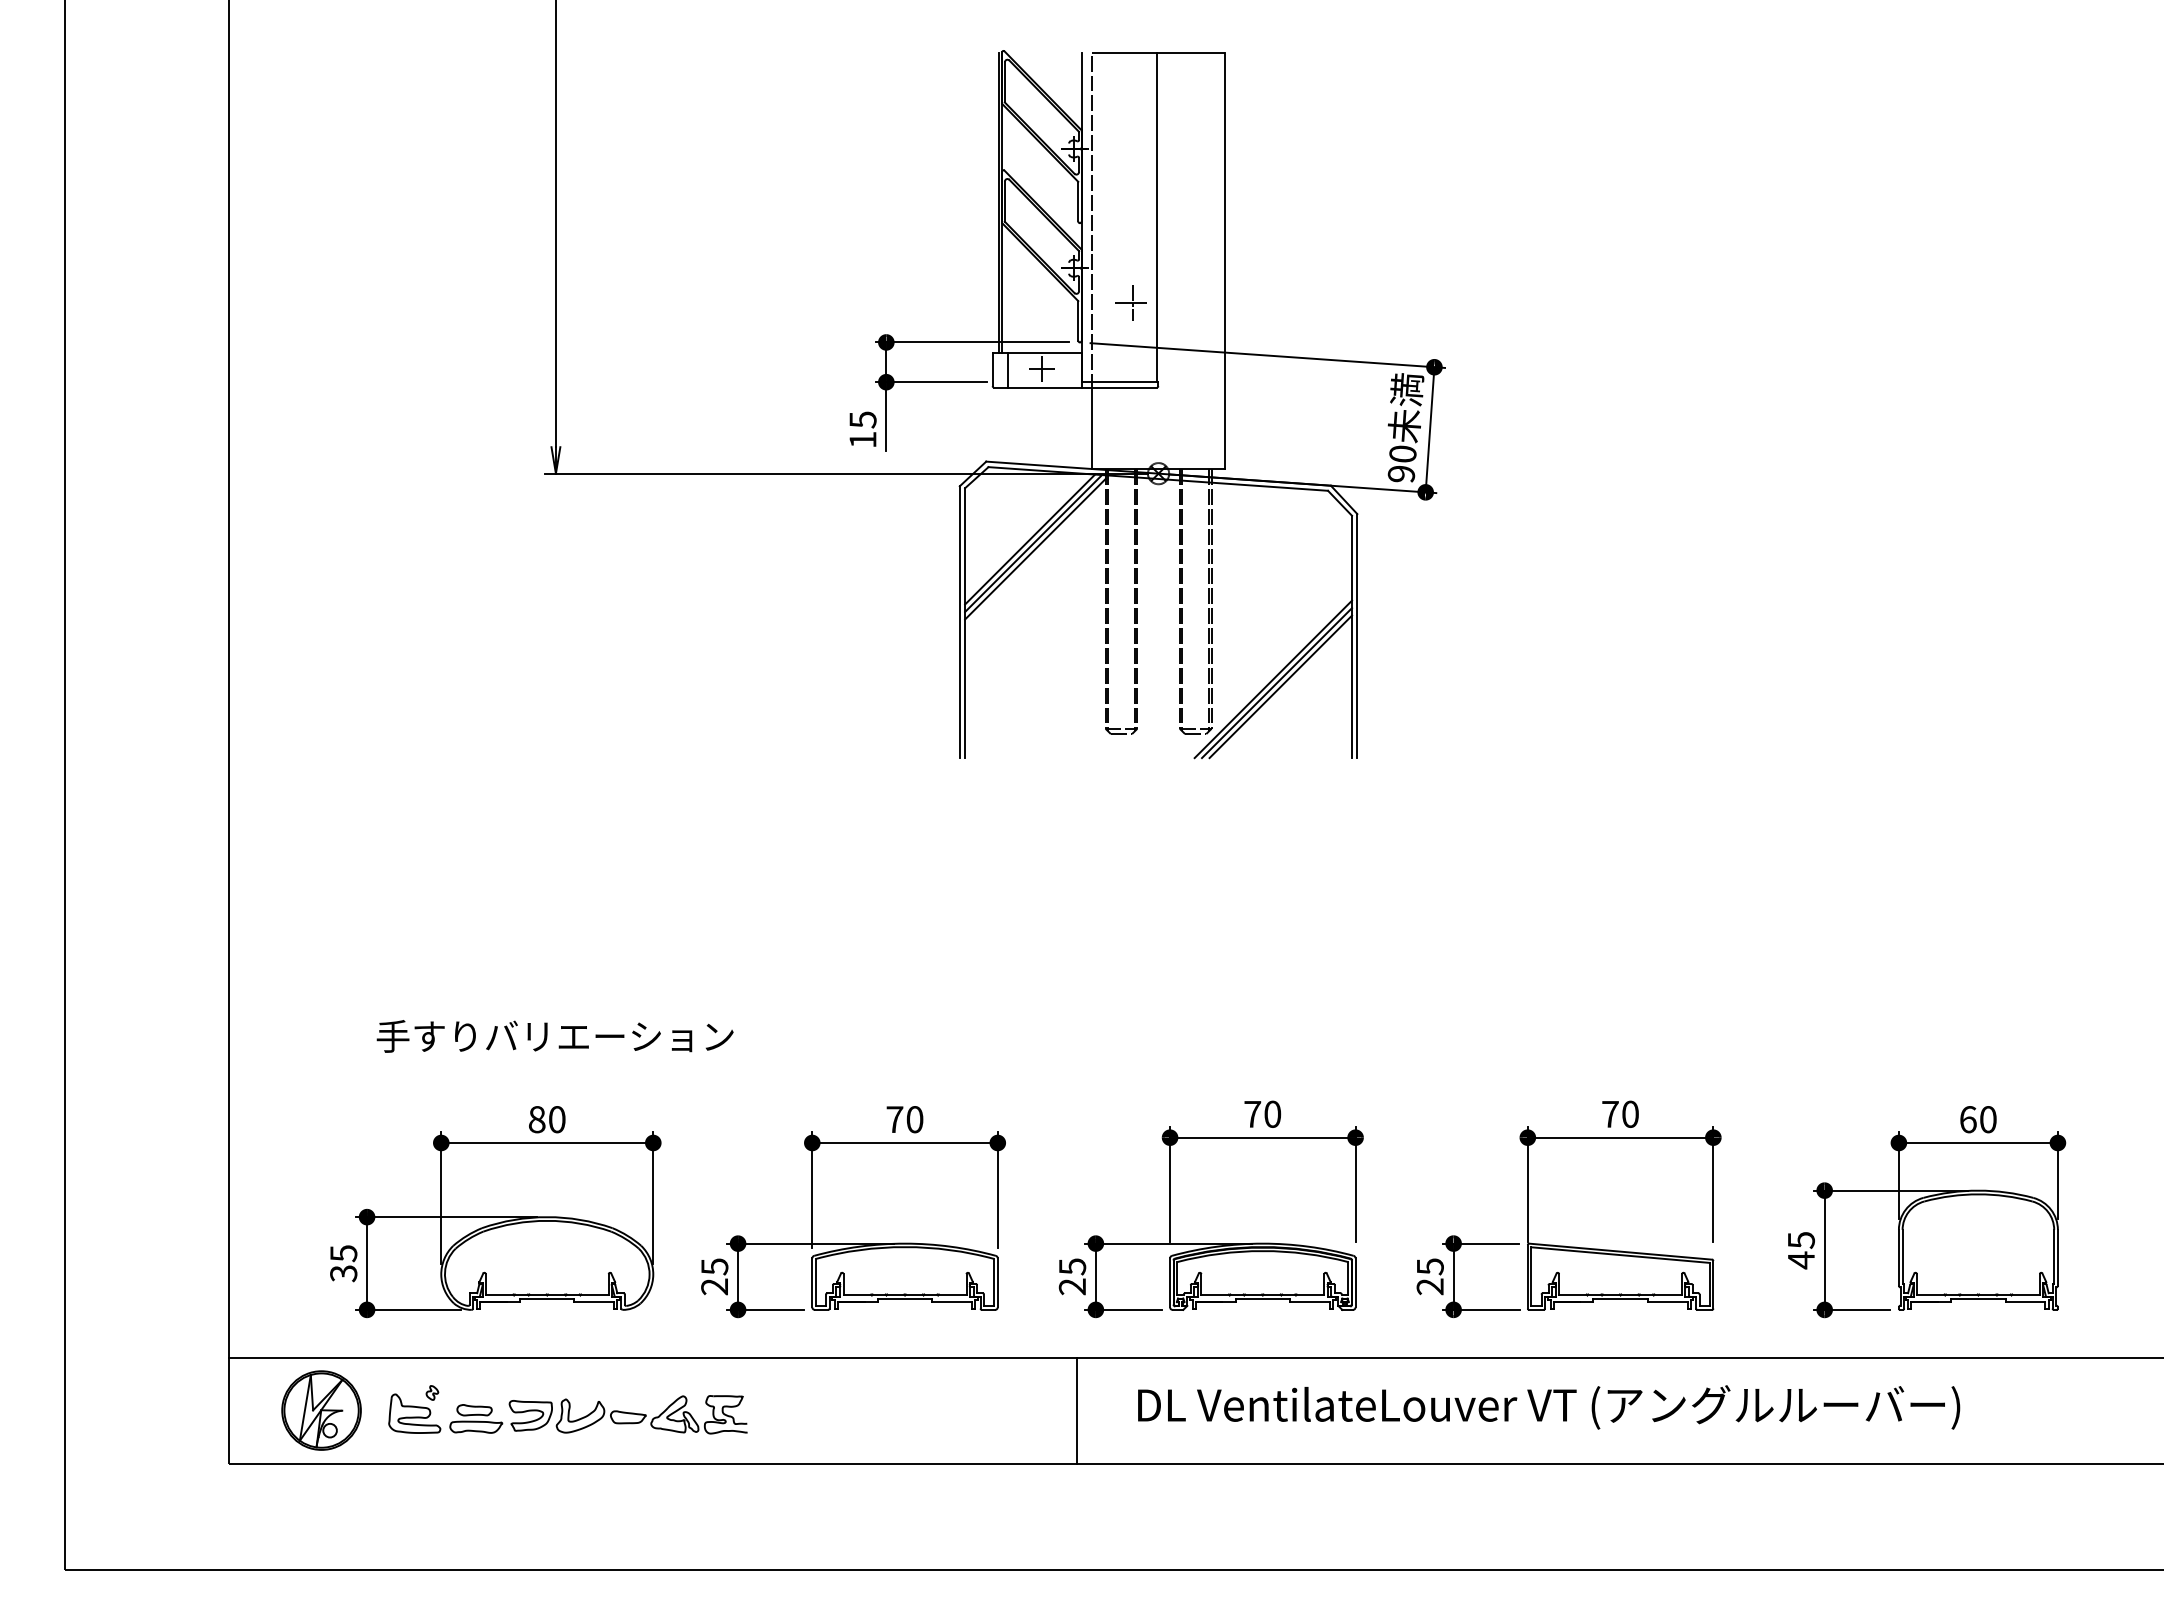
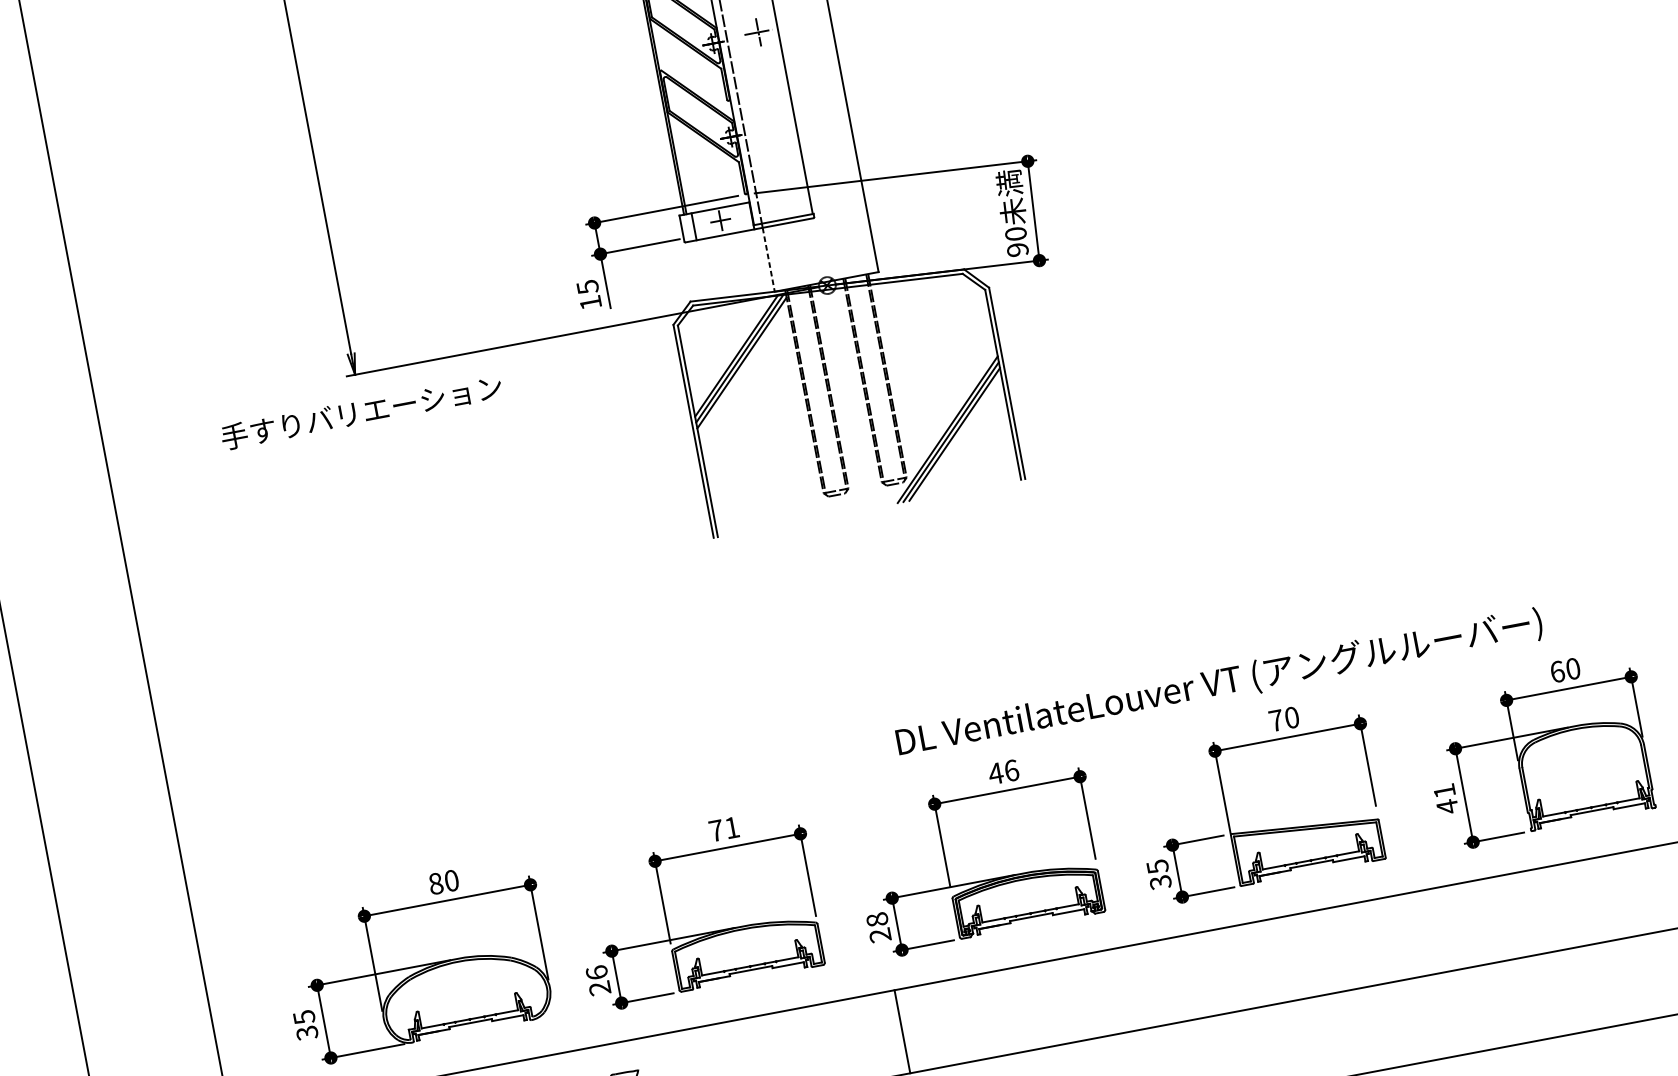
part: (1130, 302) -> (756, 32), moved
line: (1092, 428) -> (768, 259), solid -> dashed
text: (554, 1036) -> (361, 412), moved
text: (1262, 1113) -> (1003, 771), 70 -> 46
text: (914, 1119) -> (731, 827), 70 -> 71
text: (1801, 1240) -> (1444, 791), 45 -> 41
text: (714, 1266) -> (596, 972), 25 -> 26
text: (1072, 1266) -> (877, 919), 25 -> 28
text: (1430, 1286) -> (1160, 882), 25 -> 35
text: (1549, 1407) -> (1219, 683), moved

